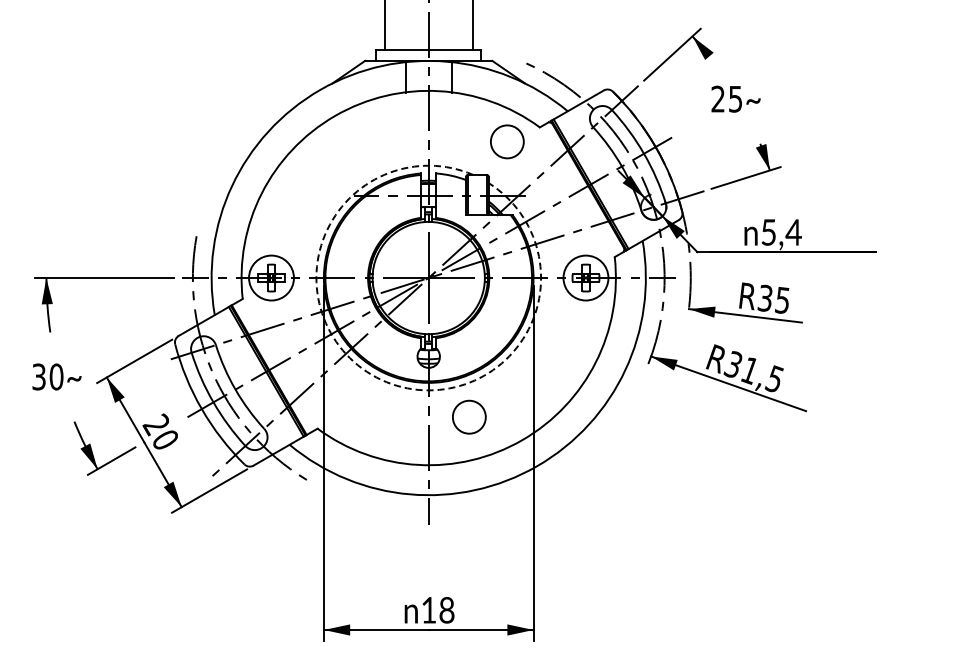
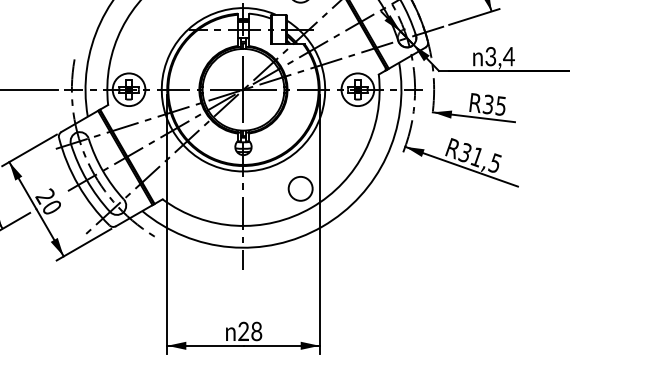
text: (768, 232) -> (490, 56), 5,4 -> 3,4
arc: (376, 377) -> (205, 162), dashed -> solid
circle: (469, 416) -> (300, 188), moved
text: (428, 610) -> (243, 331), 18 -> 28

